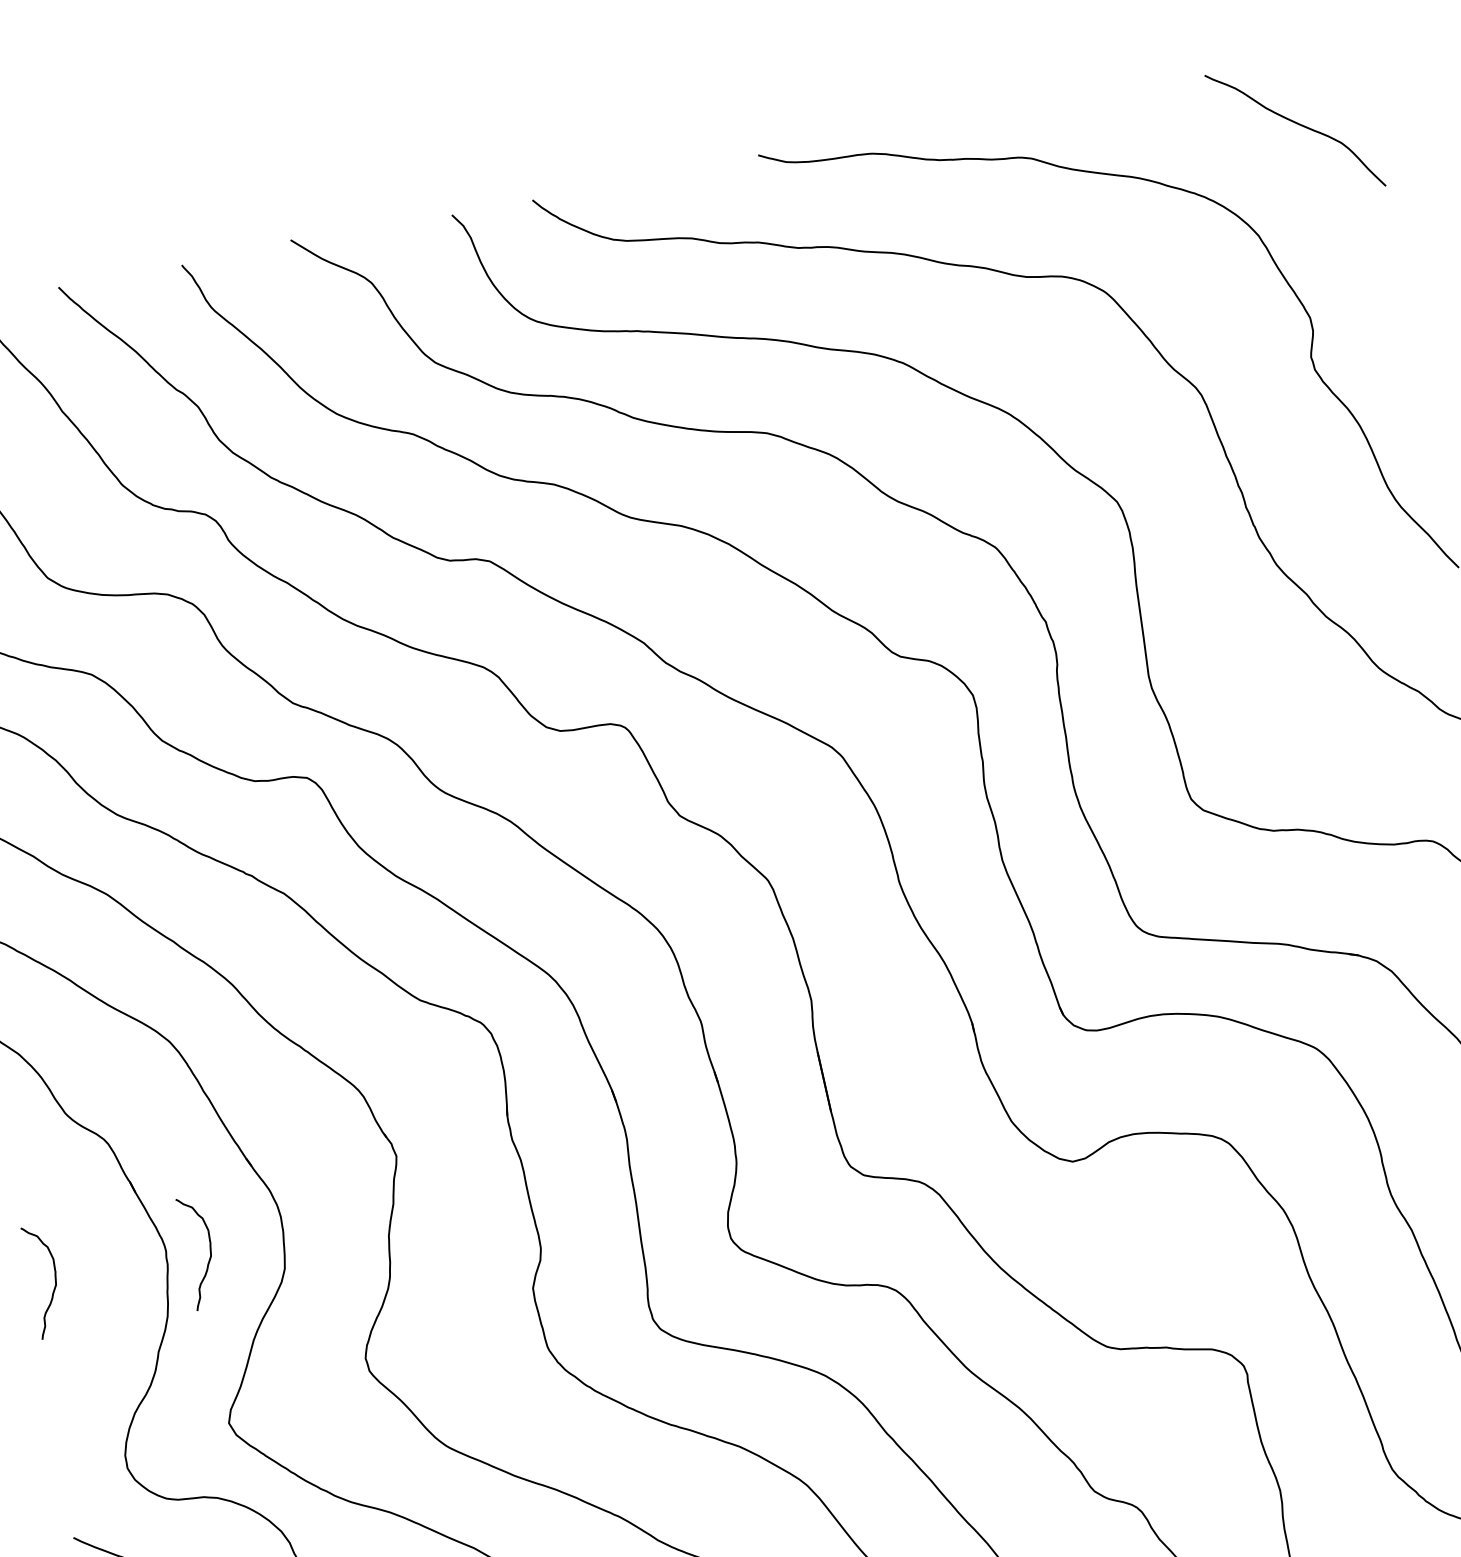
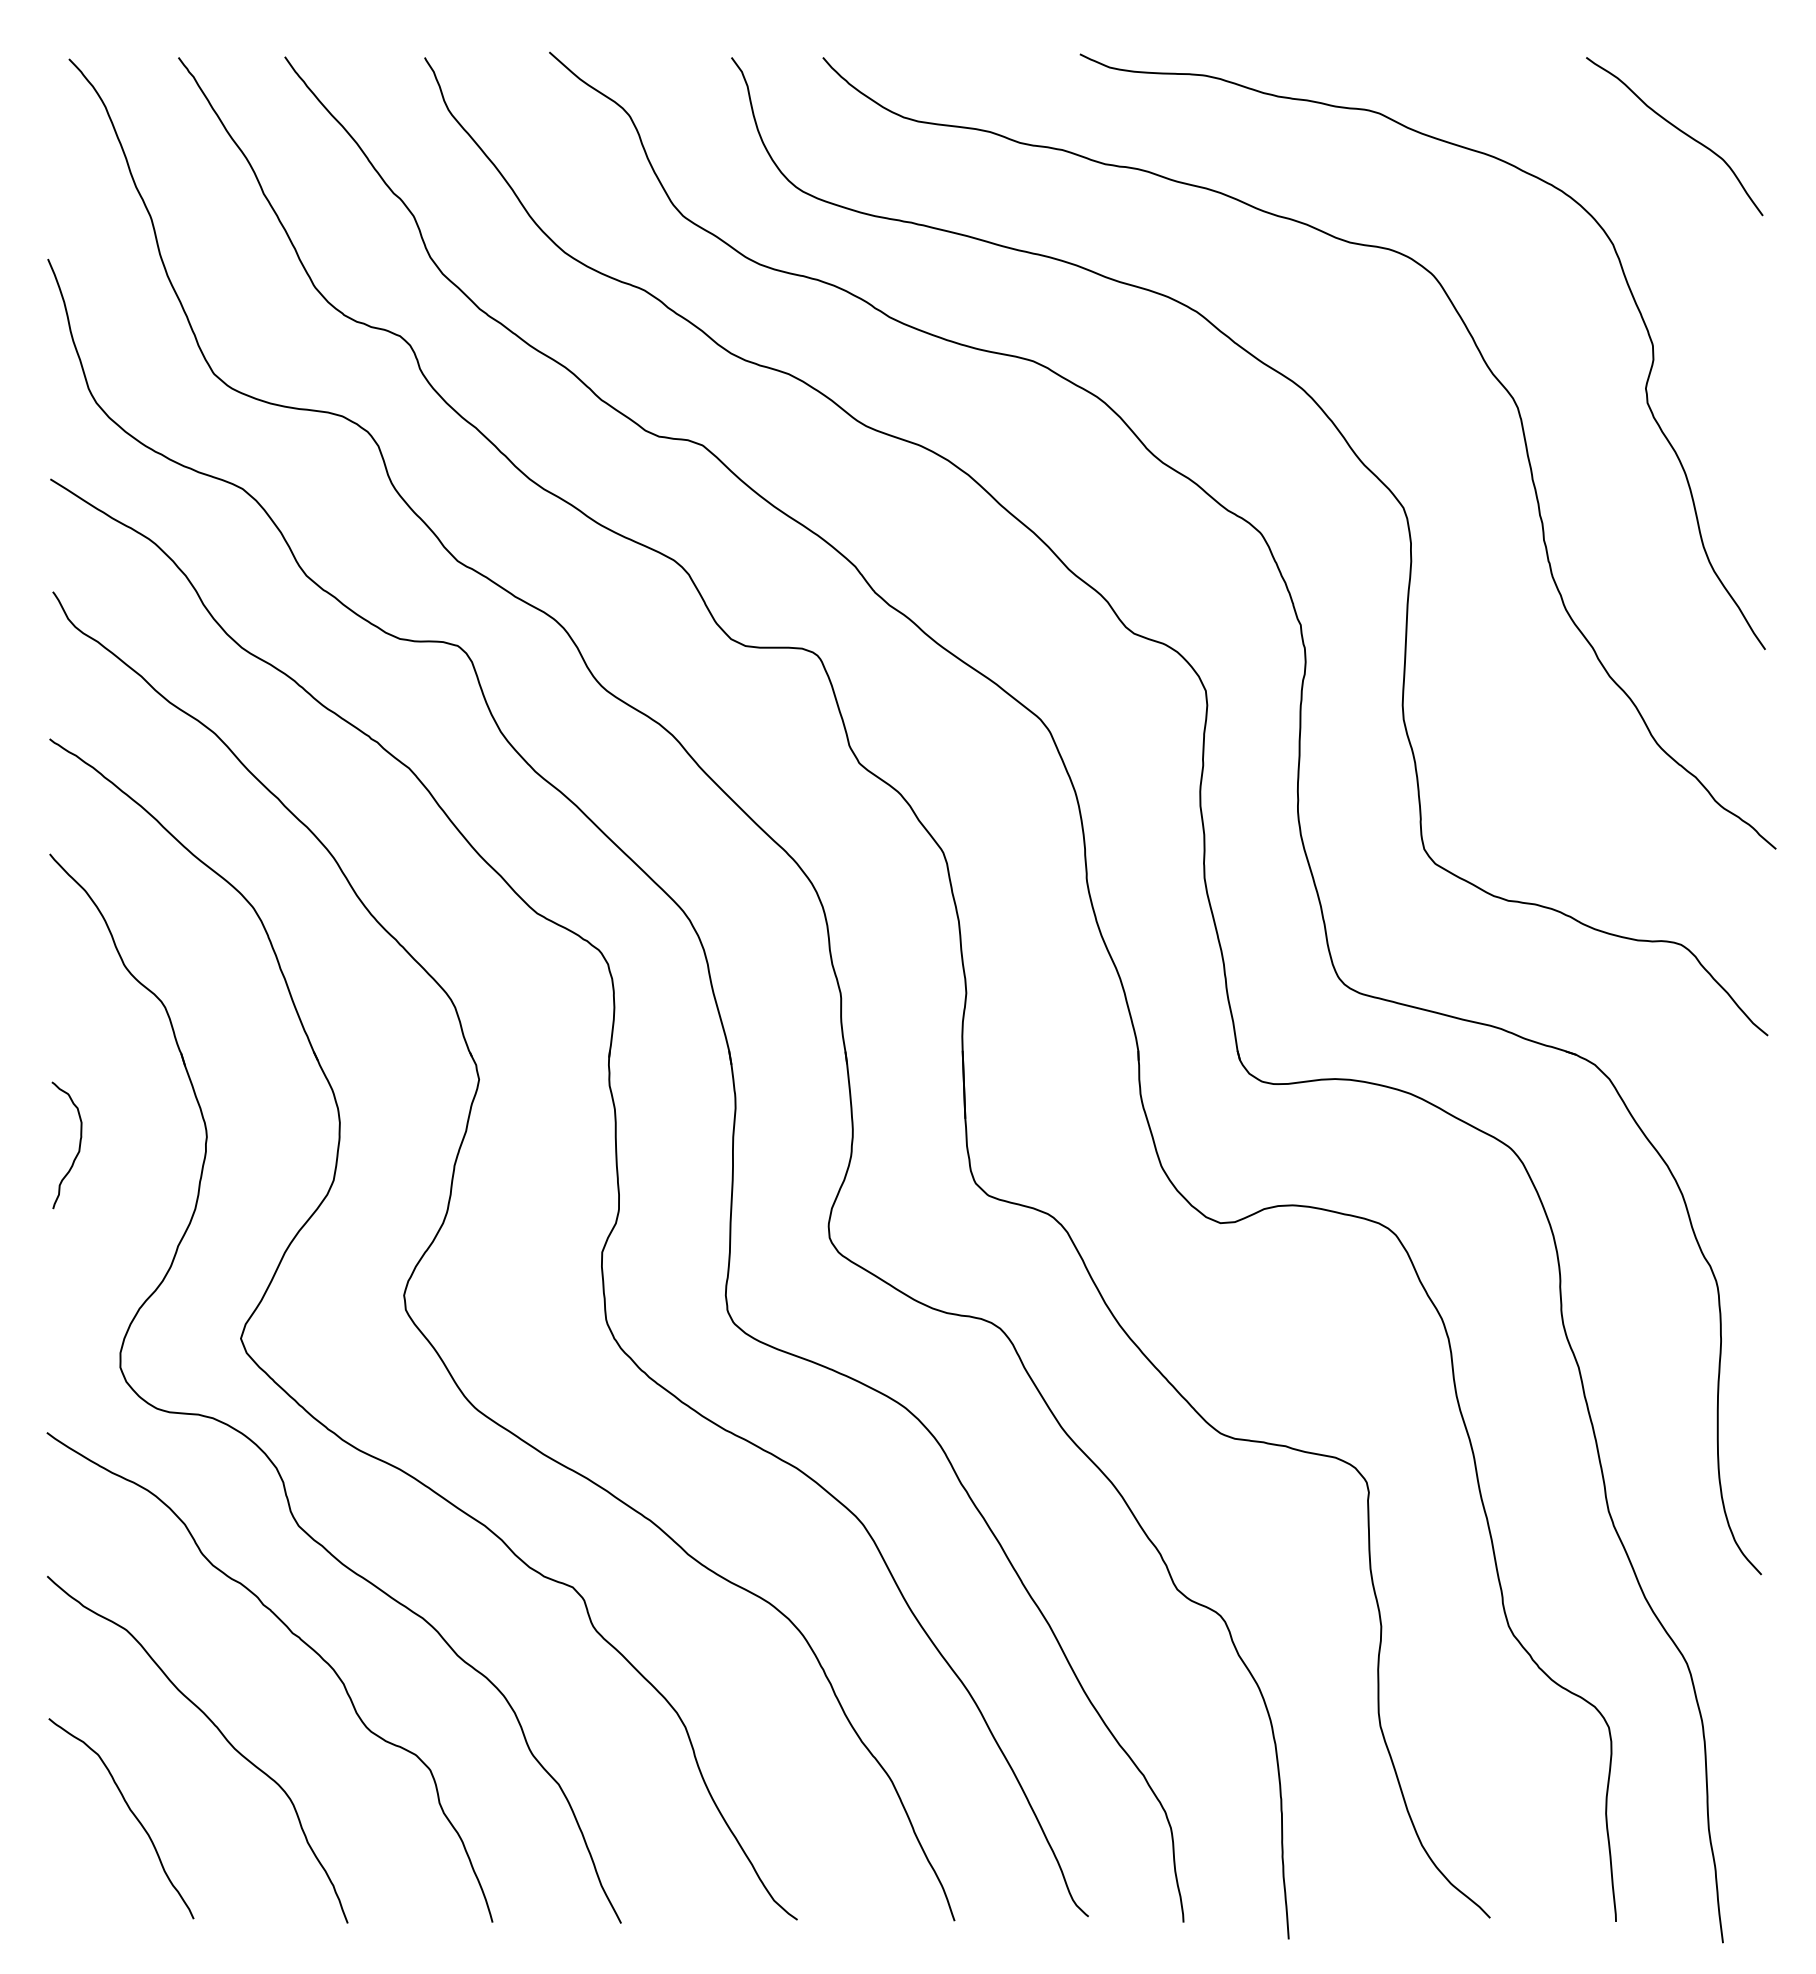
curve: (209, 1252) -> (254, 1147), removed

